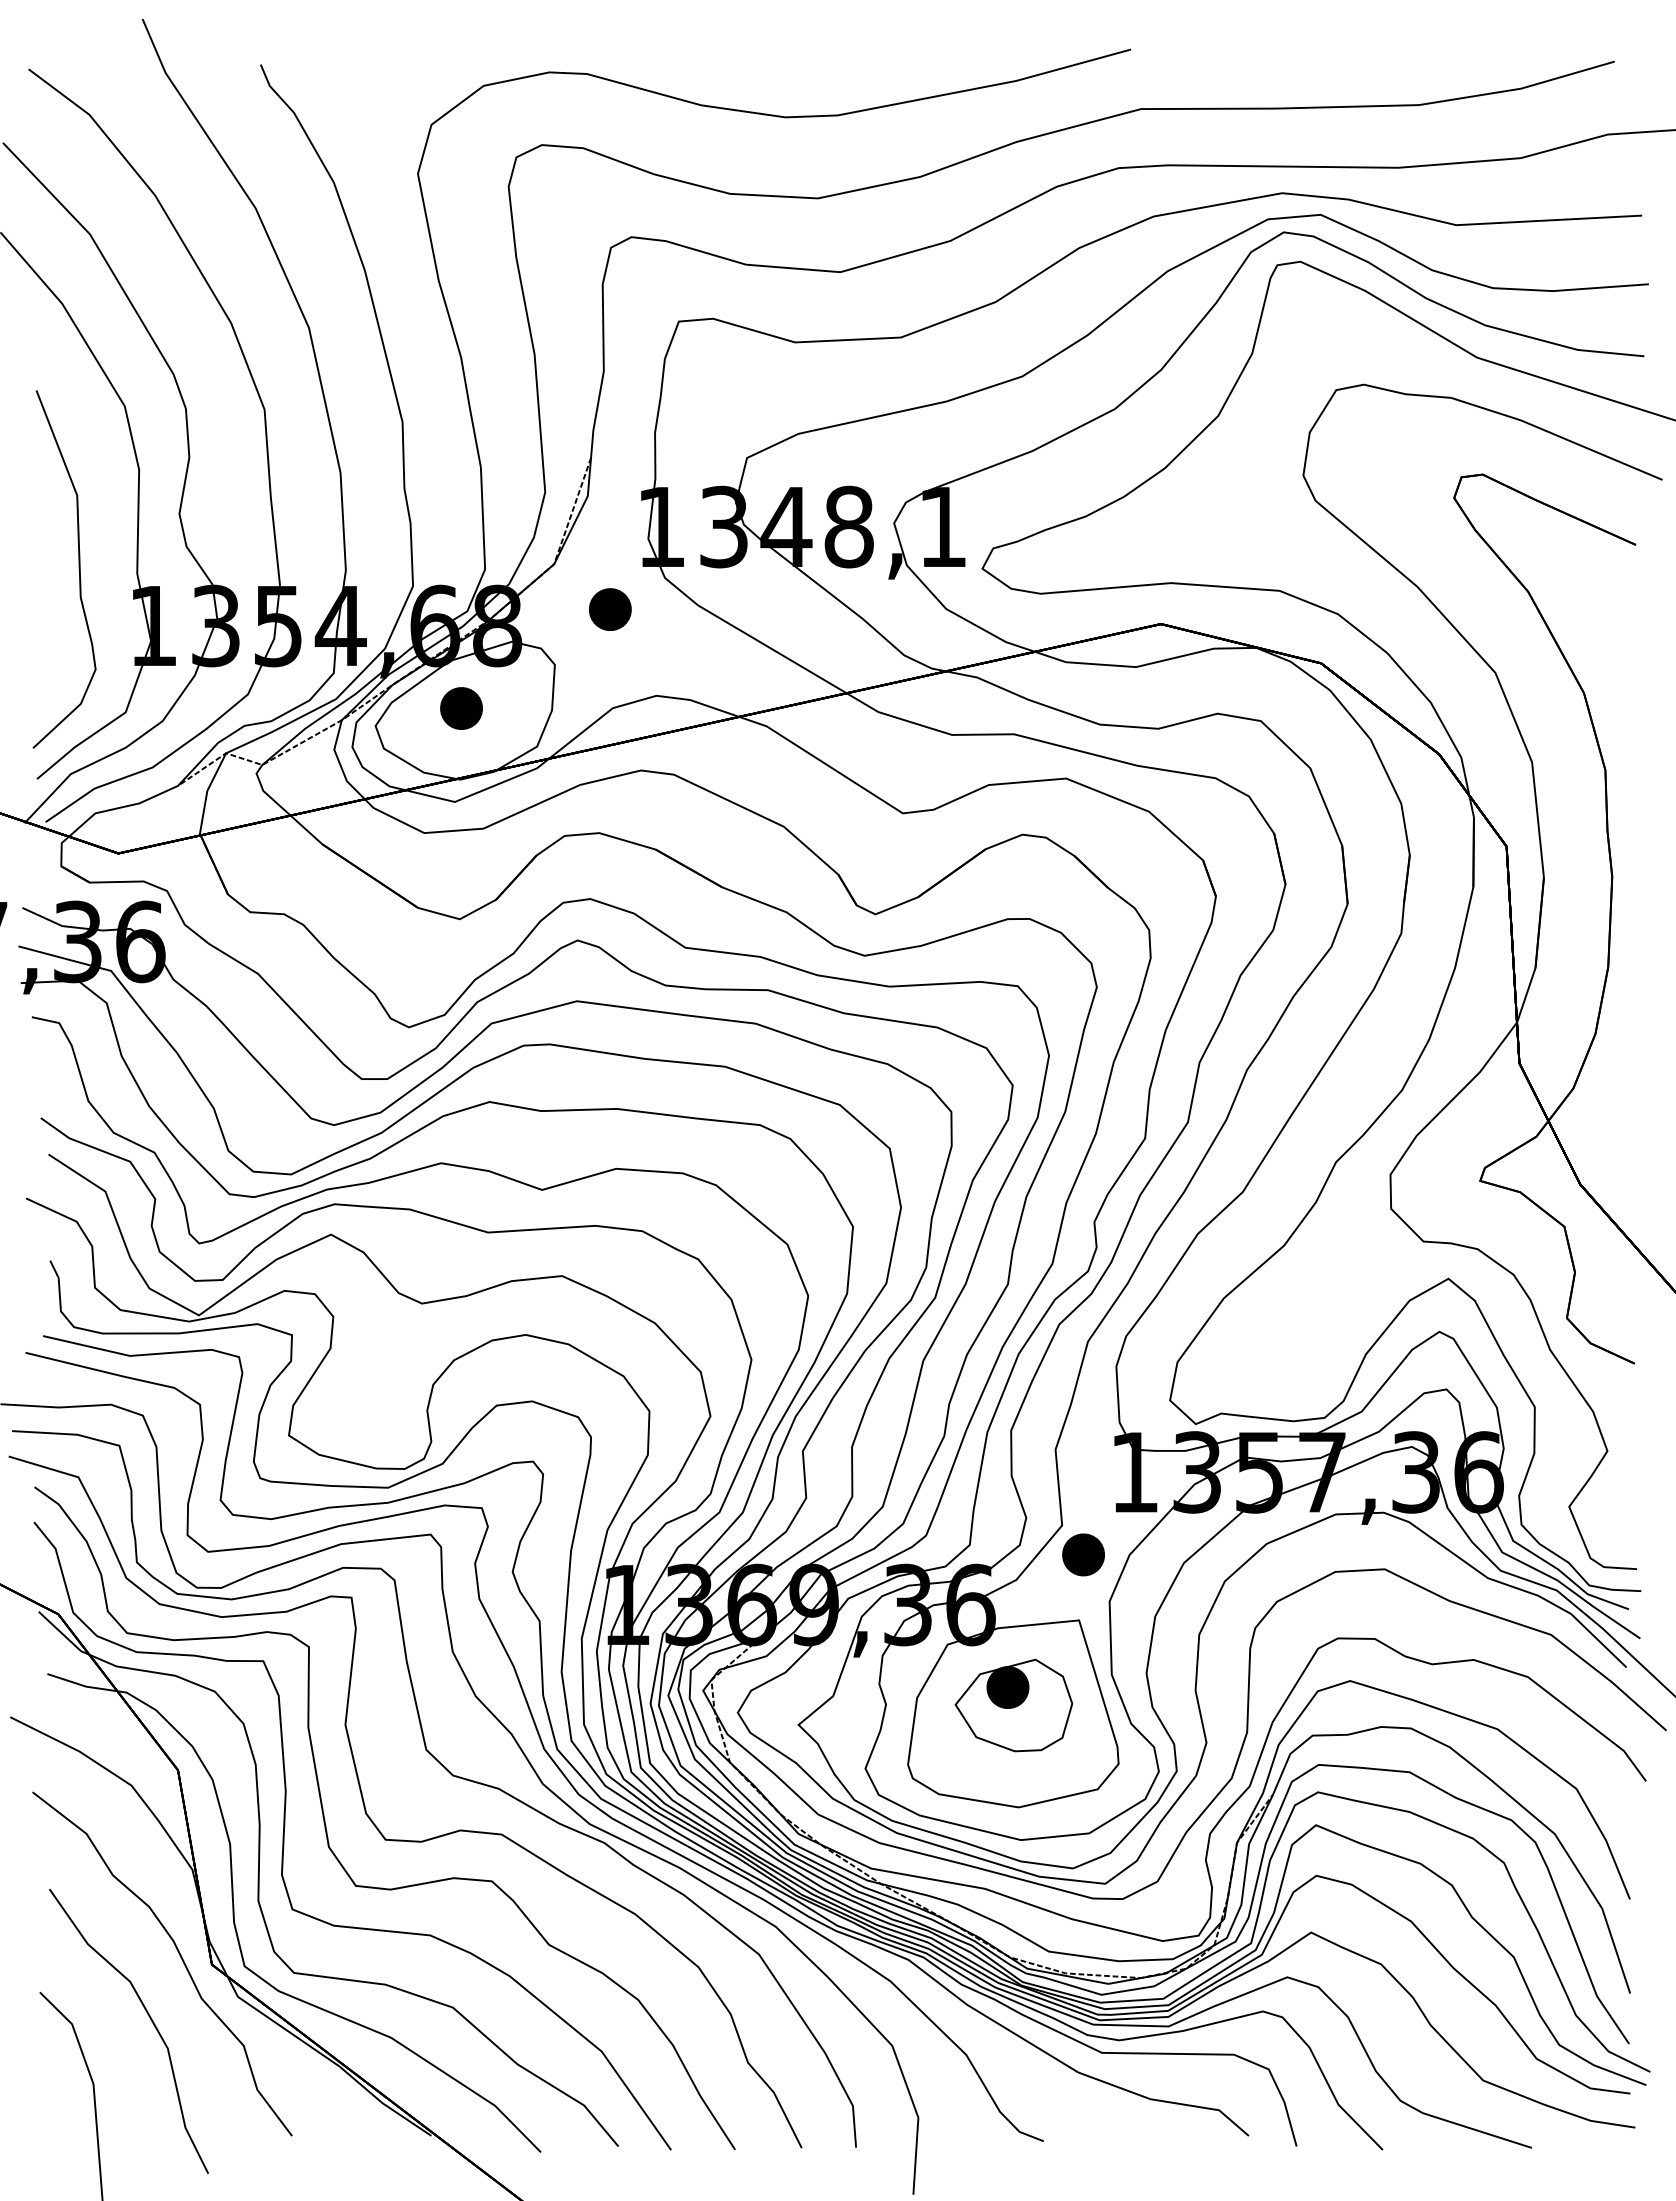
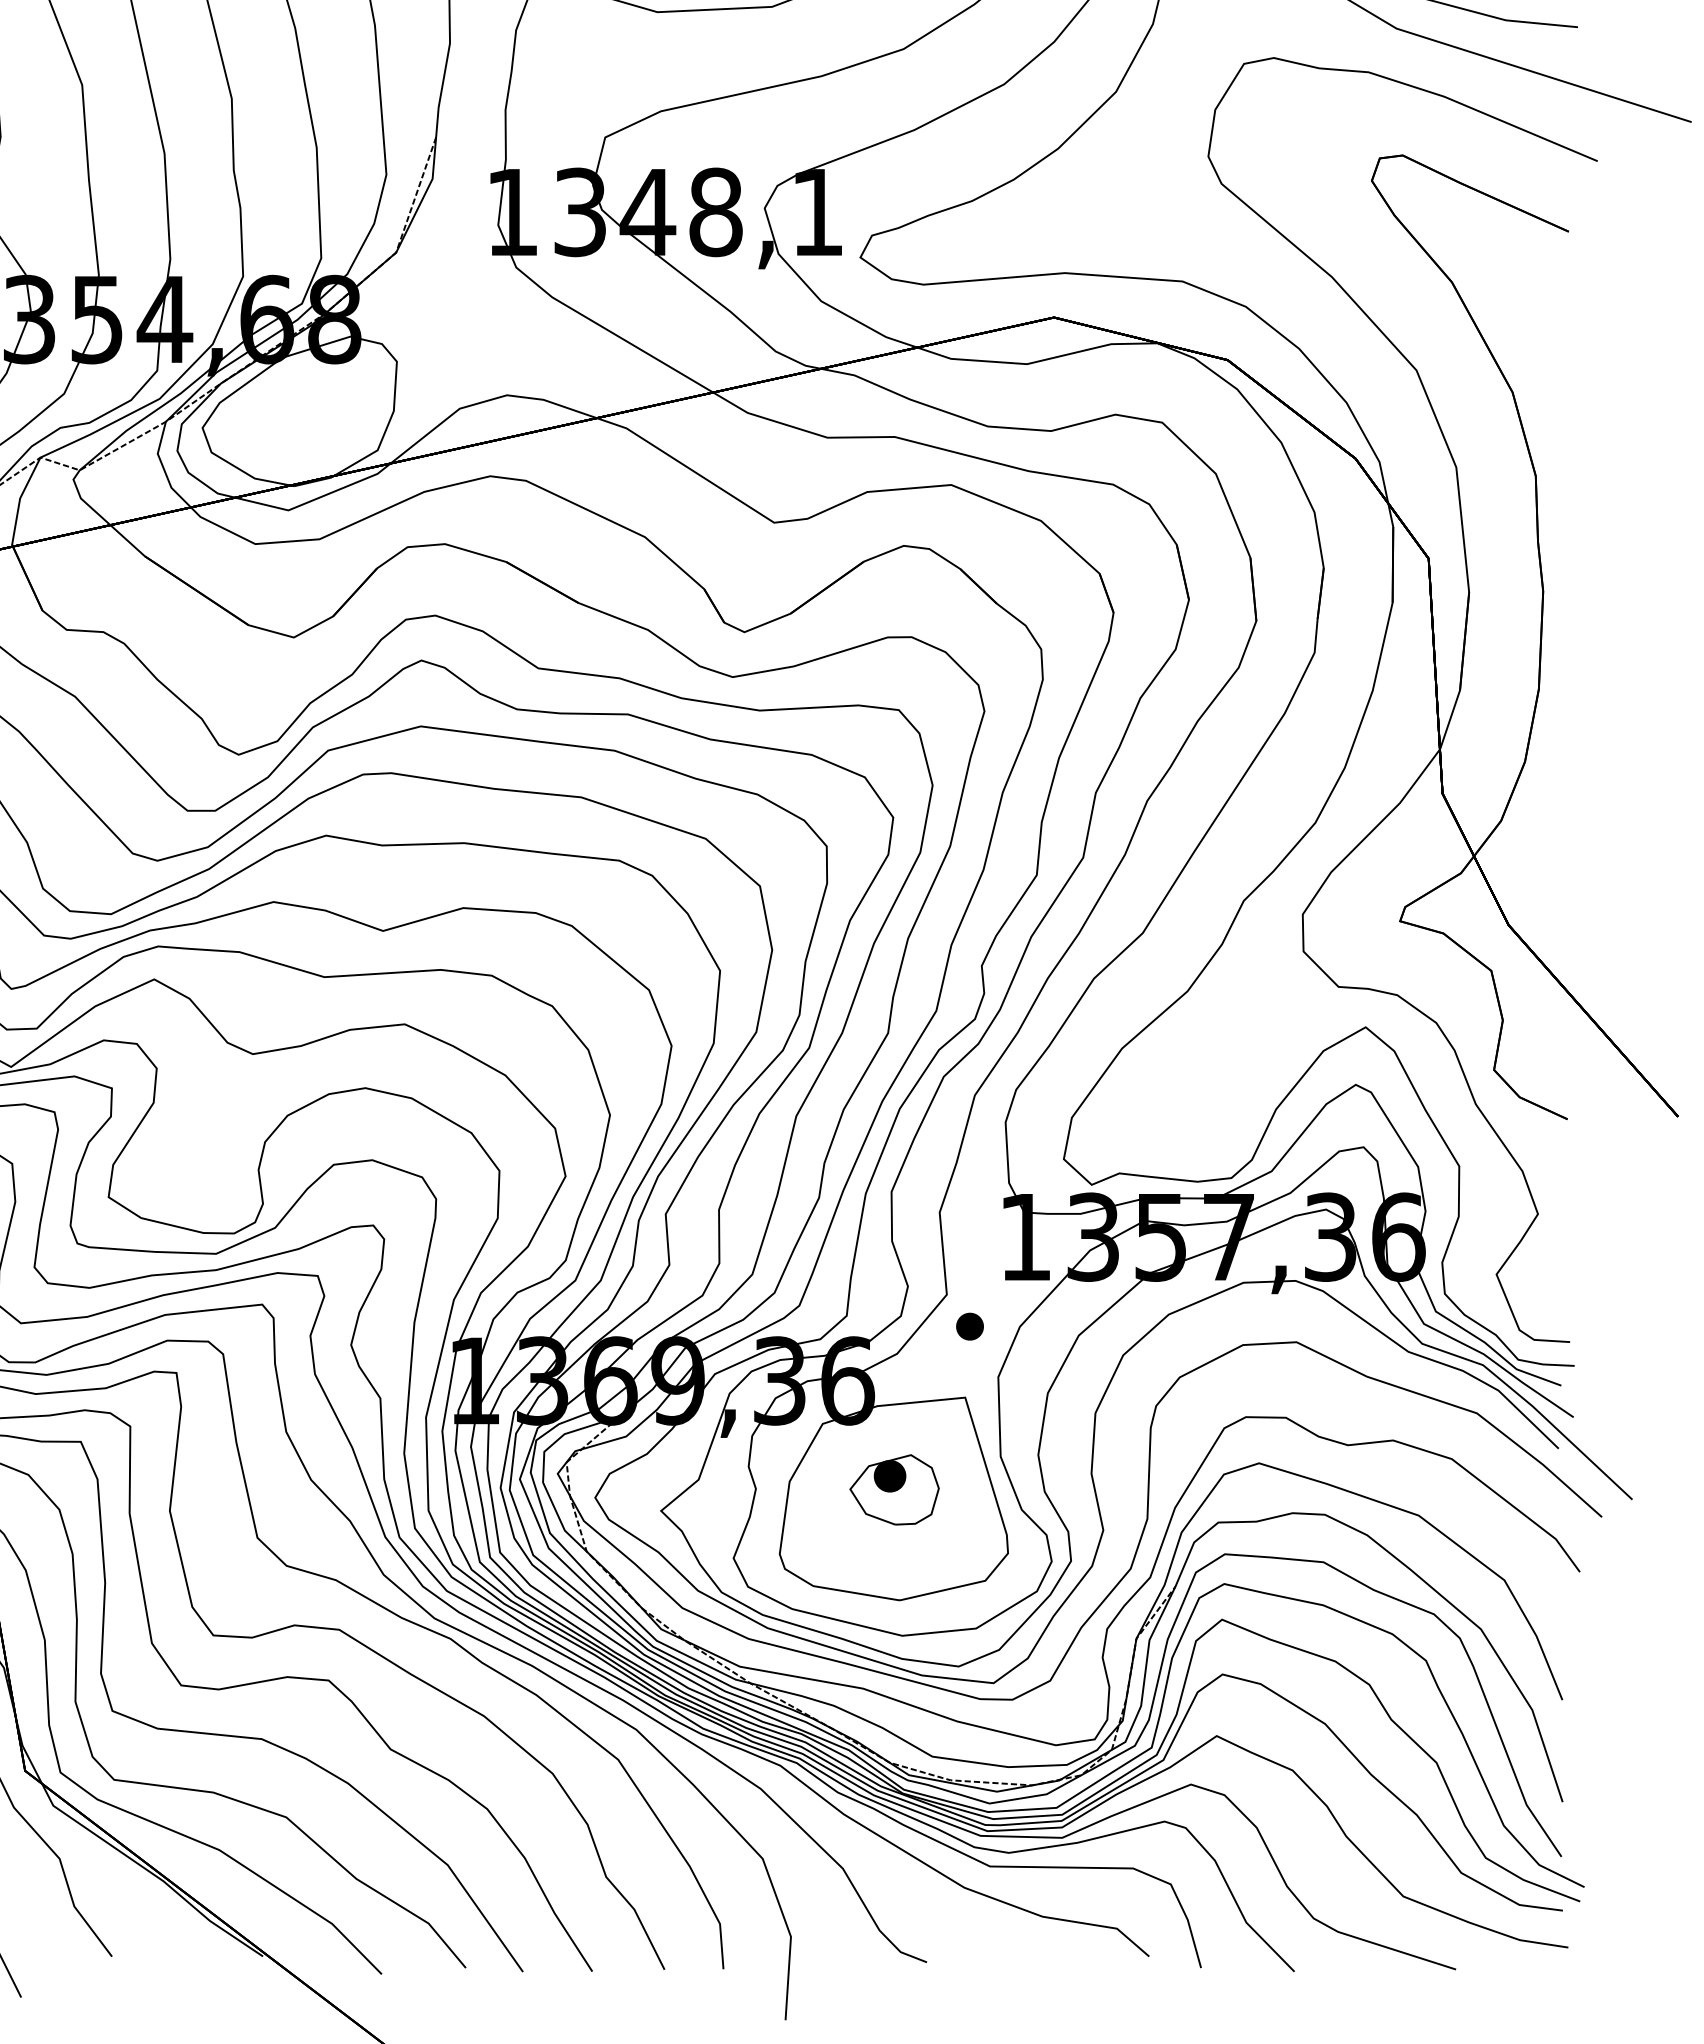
part: (610, 609) -> (457, 301), removed
part: (461, 708) -> (295, 409), removed
part: (1083, 1554) -> (969, 1326), size x0.6
part: (1013, 1705) -> (894, 1489), size x0.7

